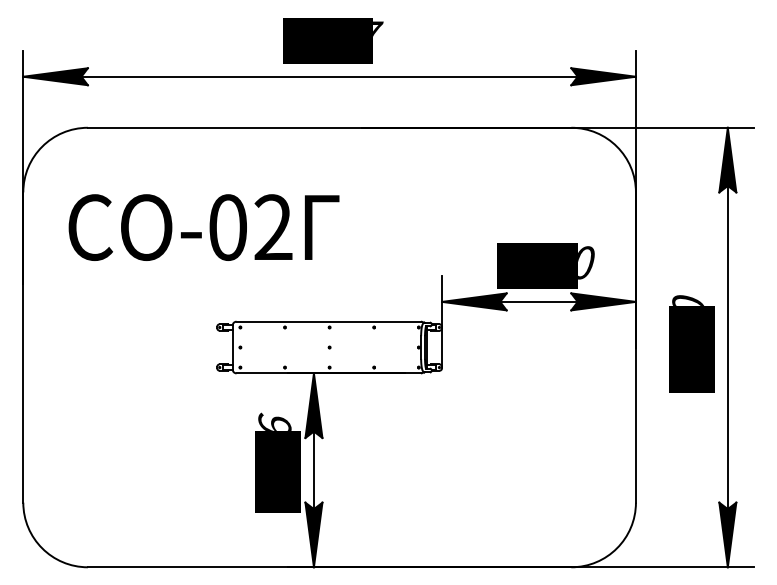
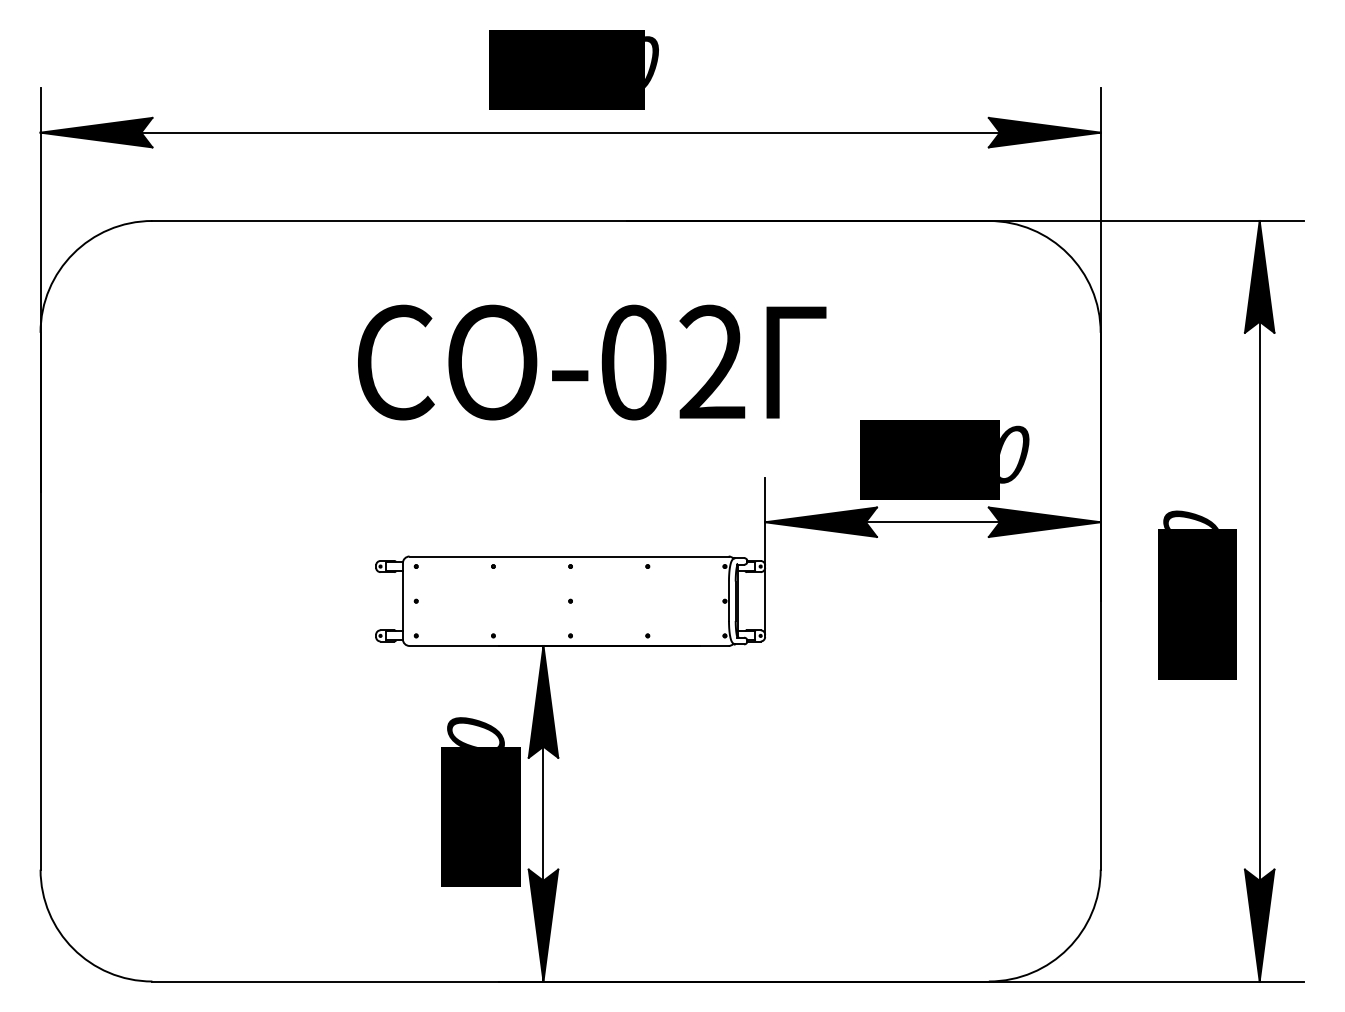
text: (378, 35) -> (655, 61), 2827 -> 4740
text: (203, 227) -> (591, 362), moved
text: (274, 421) -> (475, 729), 1956 -> 1500

